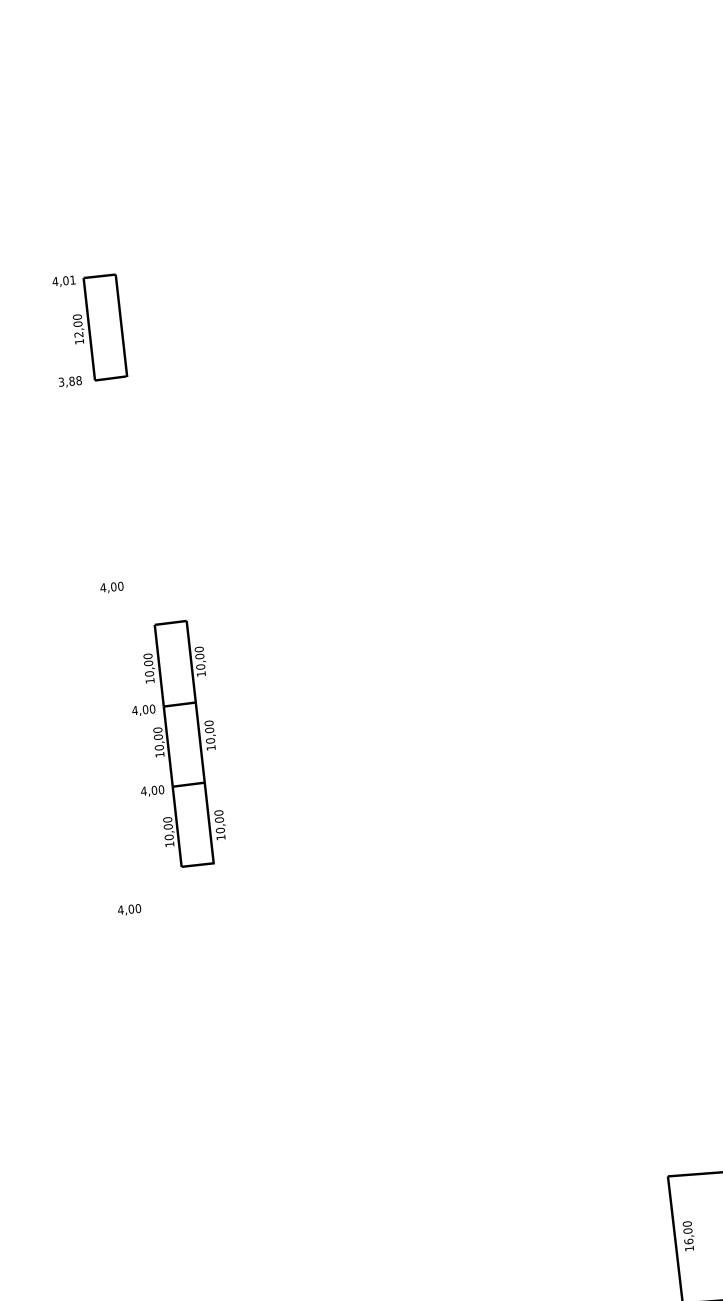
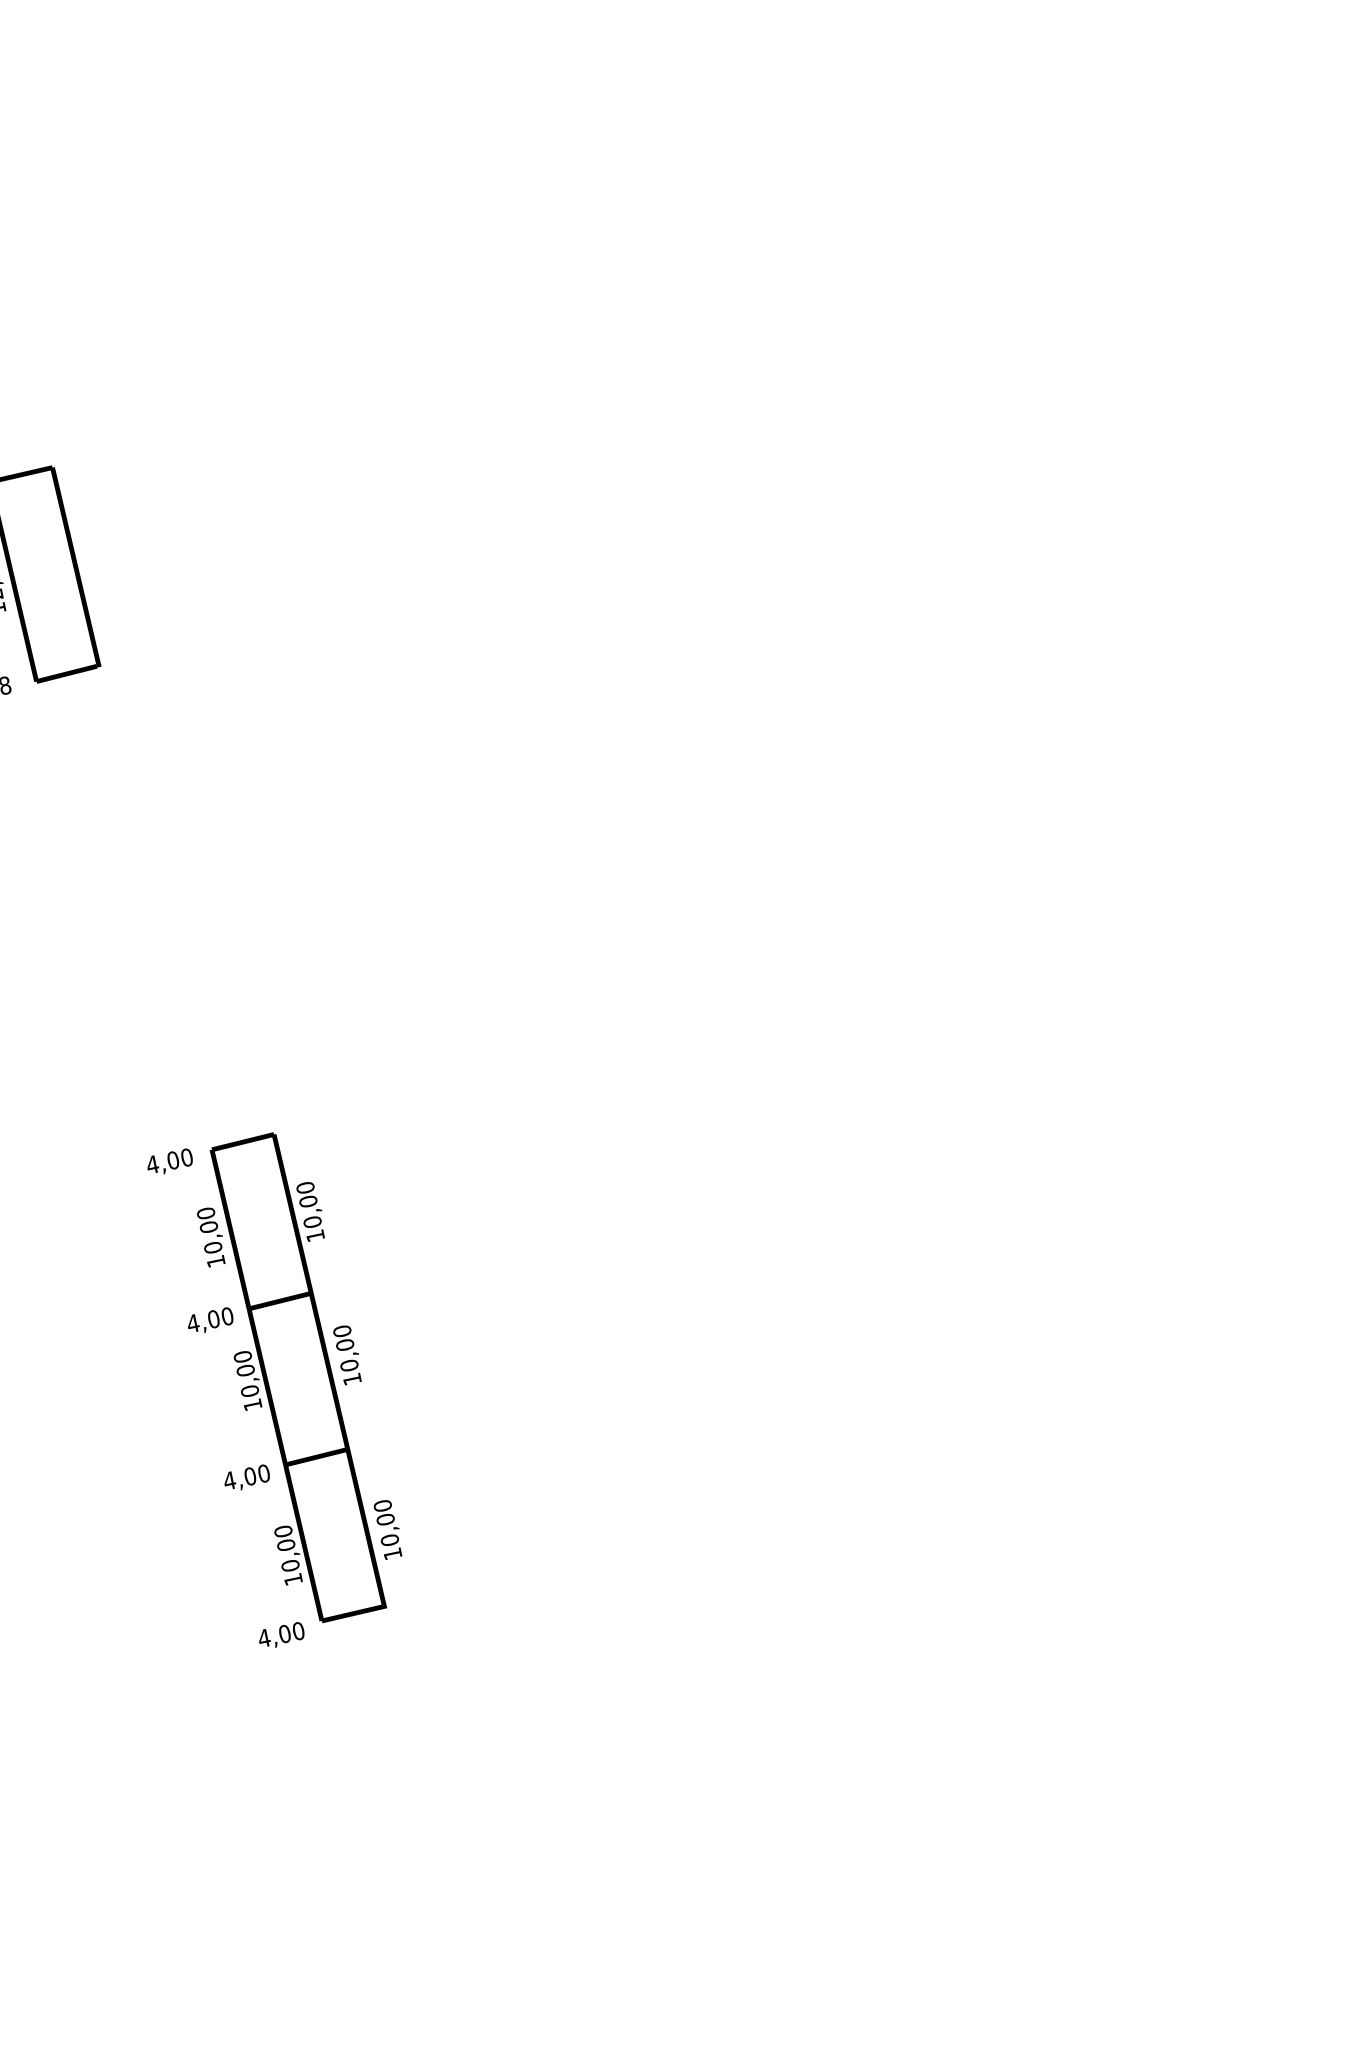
text: (111, 587) -> (168, 1162), moved
text: (129, 909) -> (281, 1635), moved

